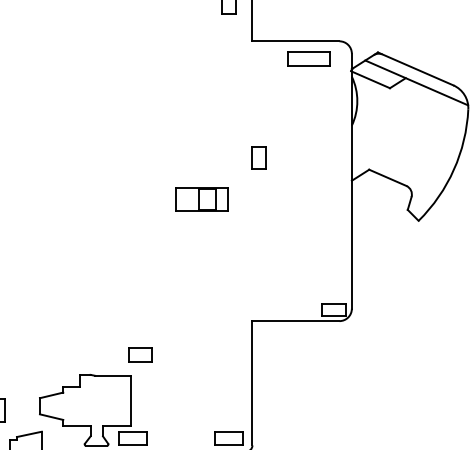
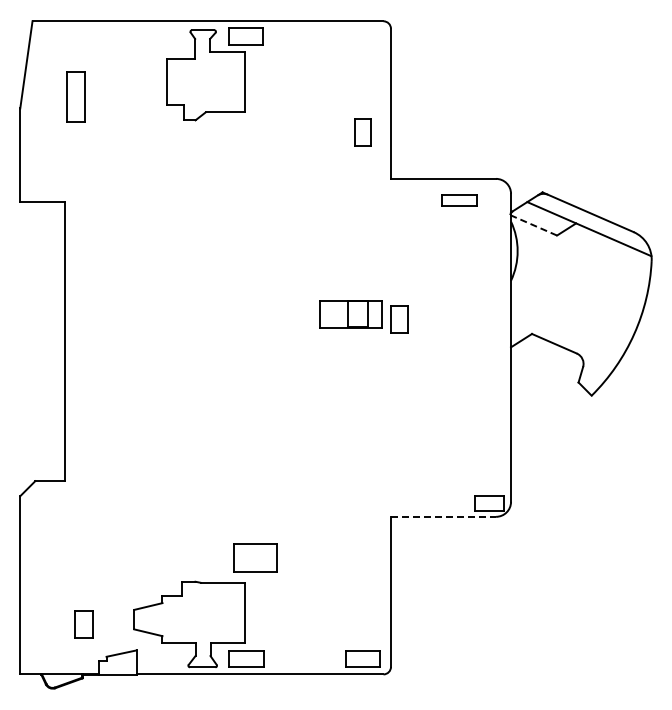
part: (308, 59) -> (458, 200), size x0.7
line: (370, 79) -> (533, 225), solid -> dashed
part: (201, 199) -> (350, 314), moved
line: (295, 320) -> (443, 516), solid -> dashed
part: (140, 354) -> (255, 557), size x1.6

